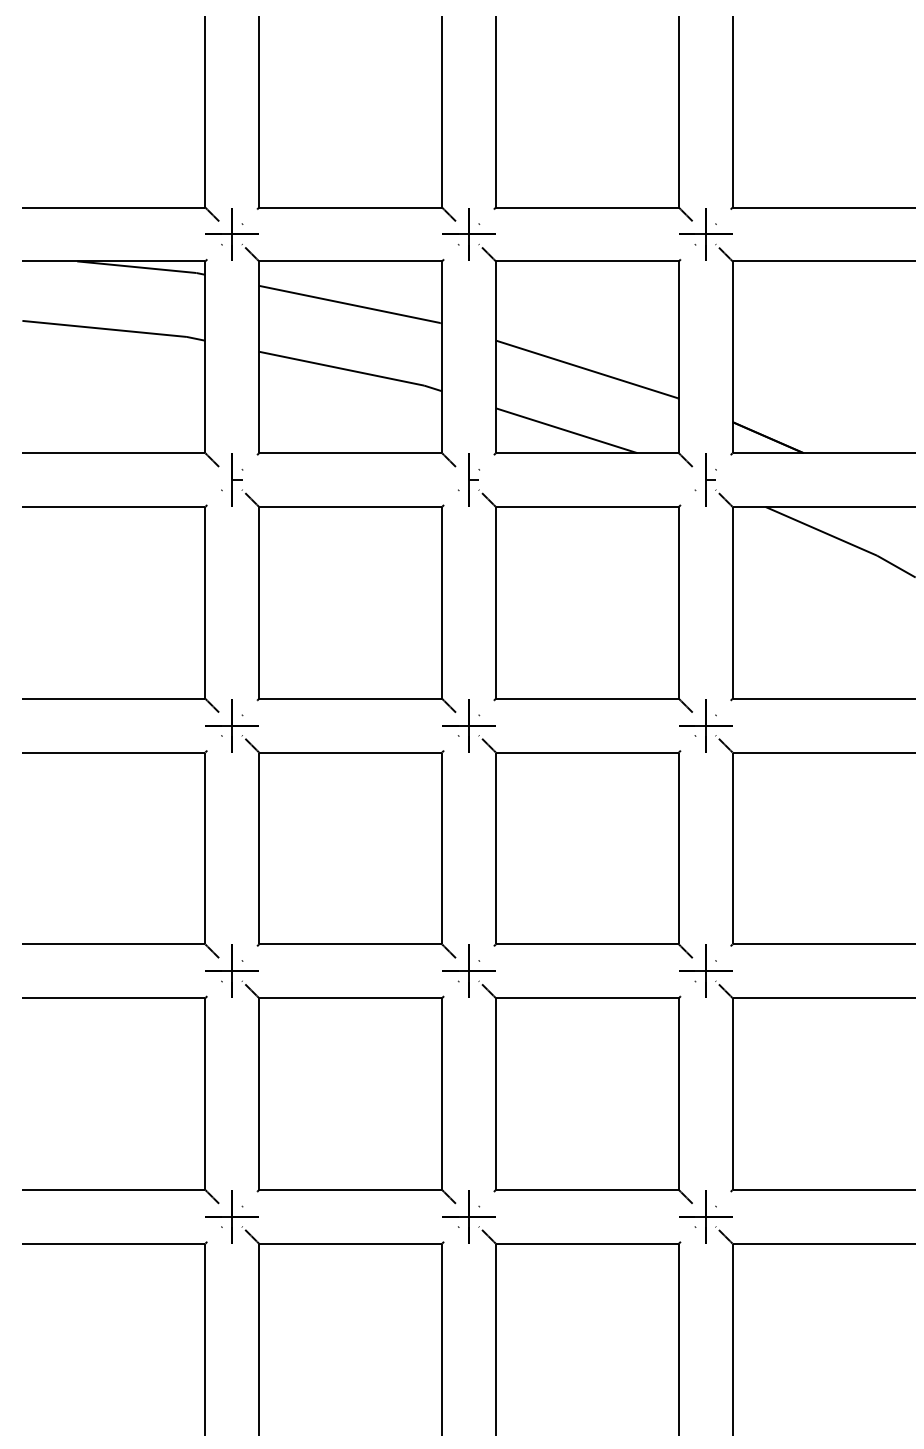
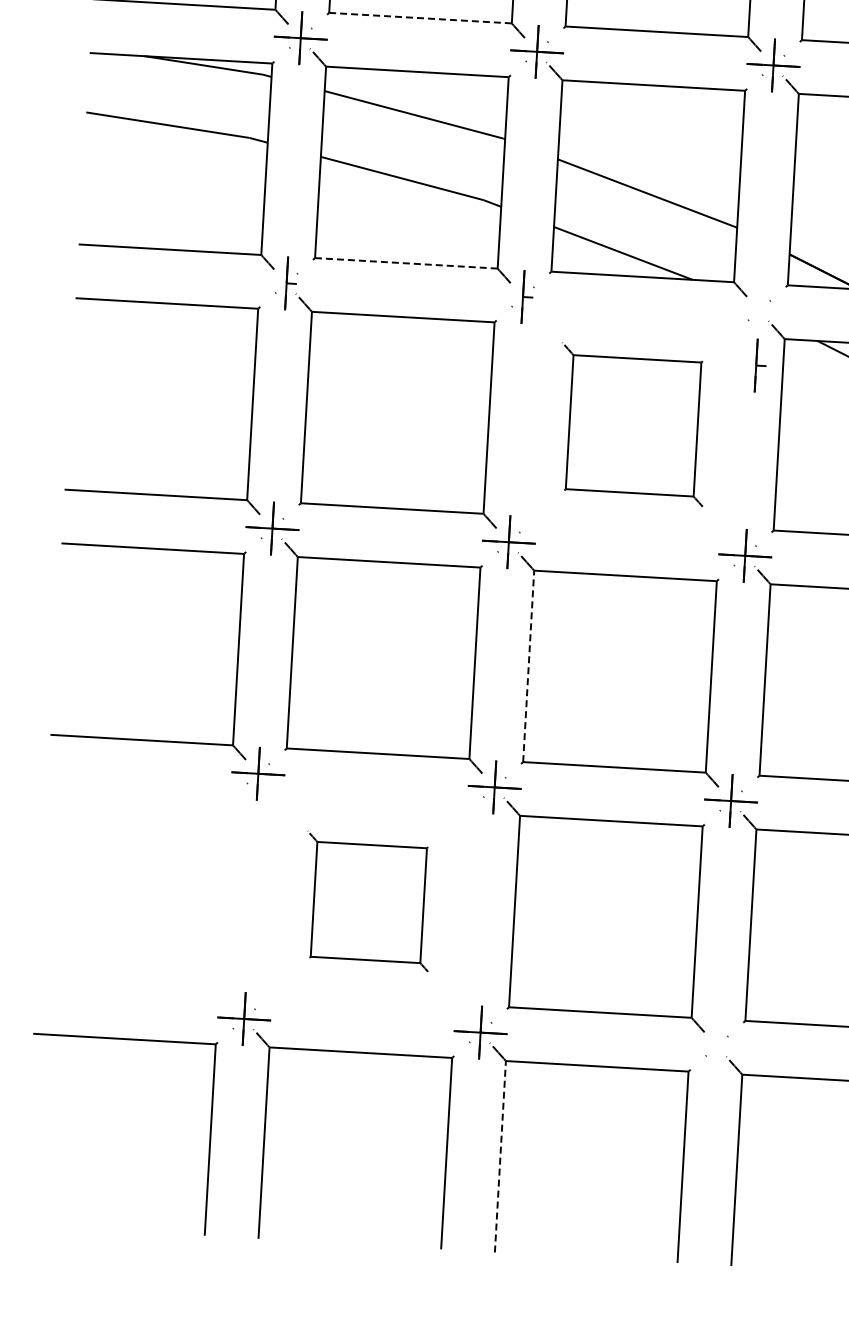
line: (350, 207) -> (420, 18), solid -> dashed
line: (350, 453) -> (406, 263), solid -> dashed
part: (710, 479) -> (760, 365), moved
part: (585, 600) -> (632, 423), size x0.7
line: (495, 848) -> (528, 666), solid -> dashed
part: (348, 1092) -> (367, 901), size x0.6
part: (204, 1099) -> (223, 900), removed
part: (705, 1216) -> (716, 1045), removed
line: (495, 1339) -> (499, 1156), solid -> dashed

